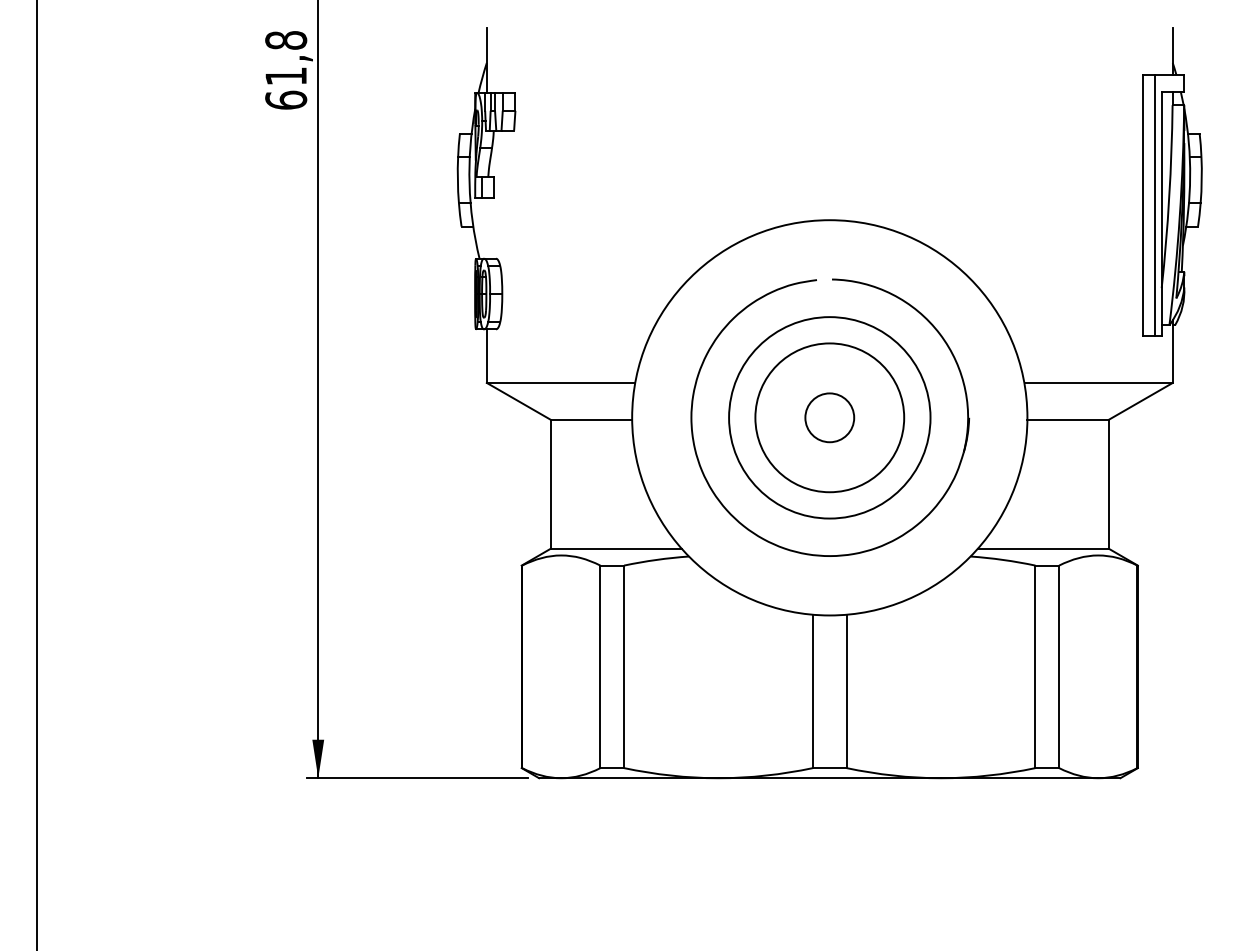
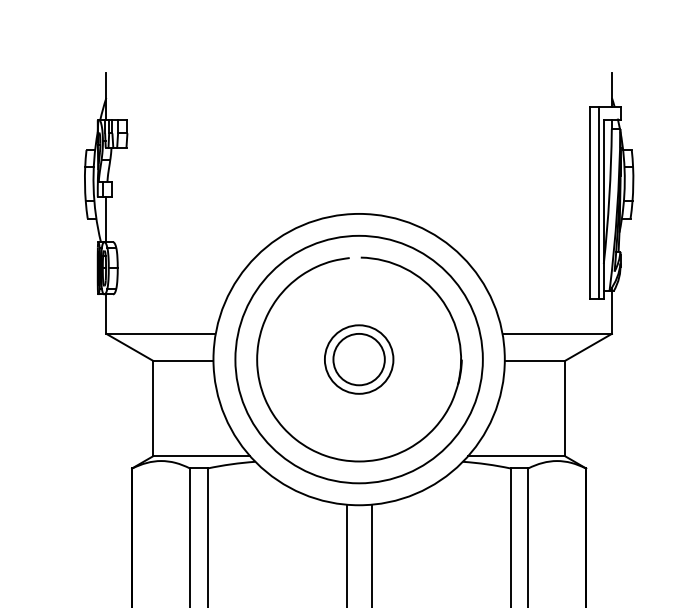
line: (486, 227) -> (106, 219), added
circle: (829, 417) -> (358, 359), size x0.62
circle: (829, 417) -> (358, 359), size x1.43
circle: (829, 417) -> (358, 359), size x1.67

